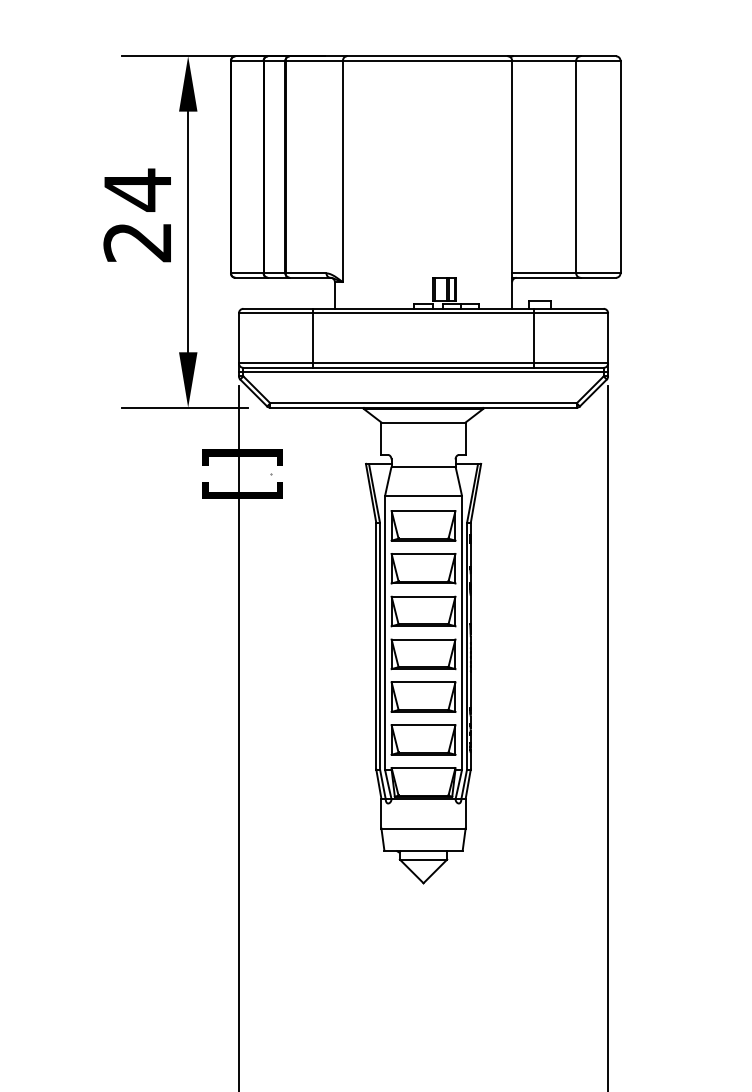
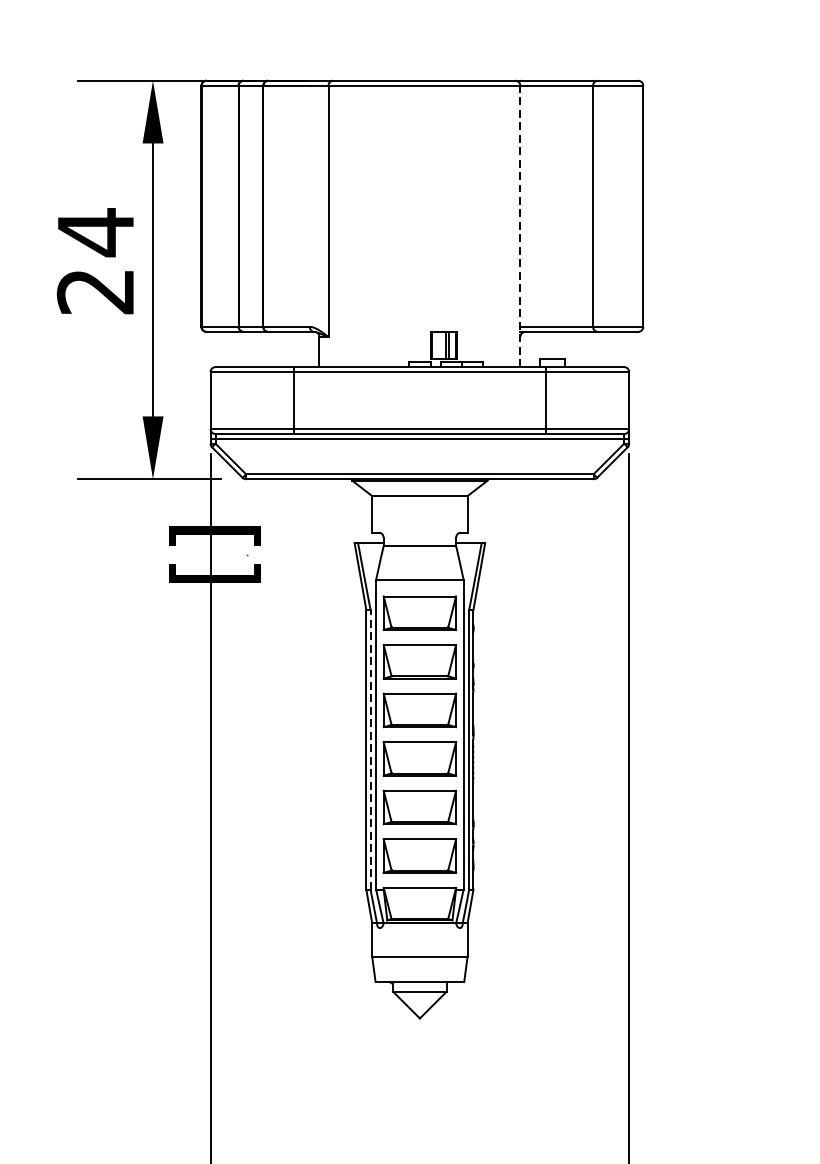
line: (512, 184) -> (520, 226), solid -> dashed
line: (380, 645) -> (371, 748), solid -> dashed

